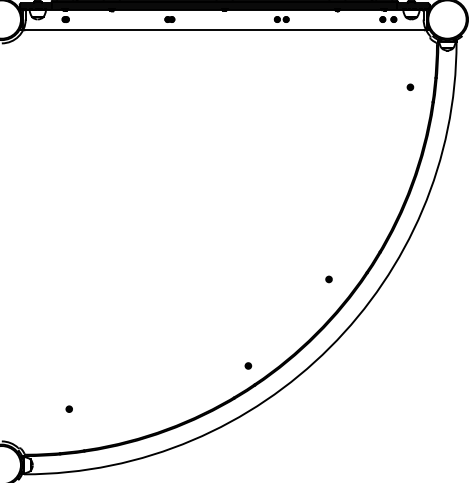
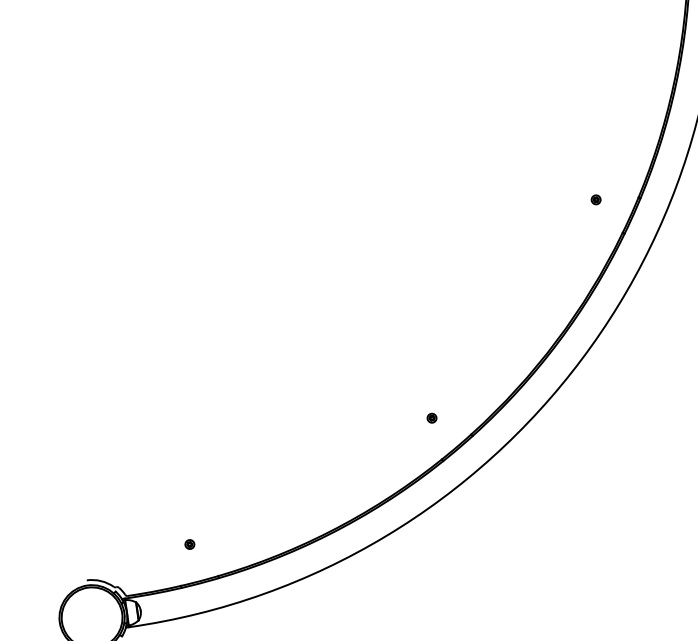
part: (328, 279) -> (595, 200), moved
part: (248, 365) -> (432, 417), moved
part: (68, 408) -> (188, 543), moved

